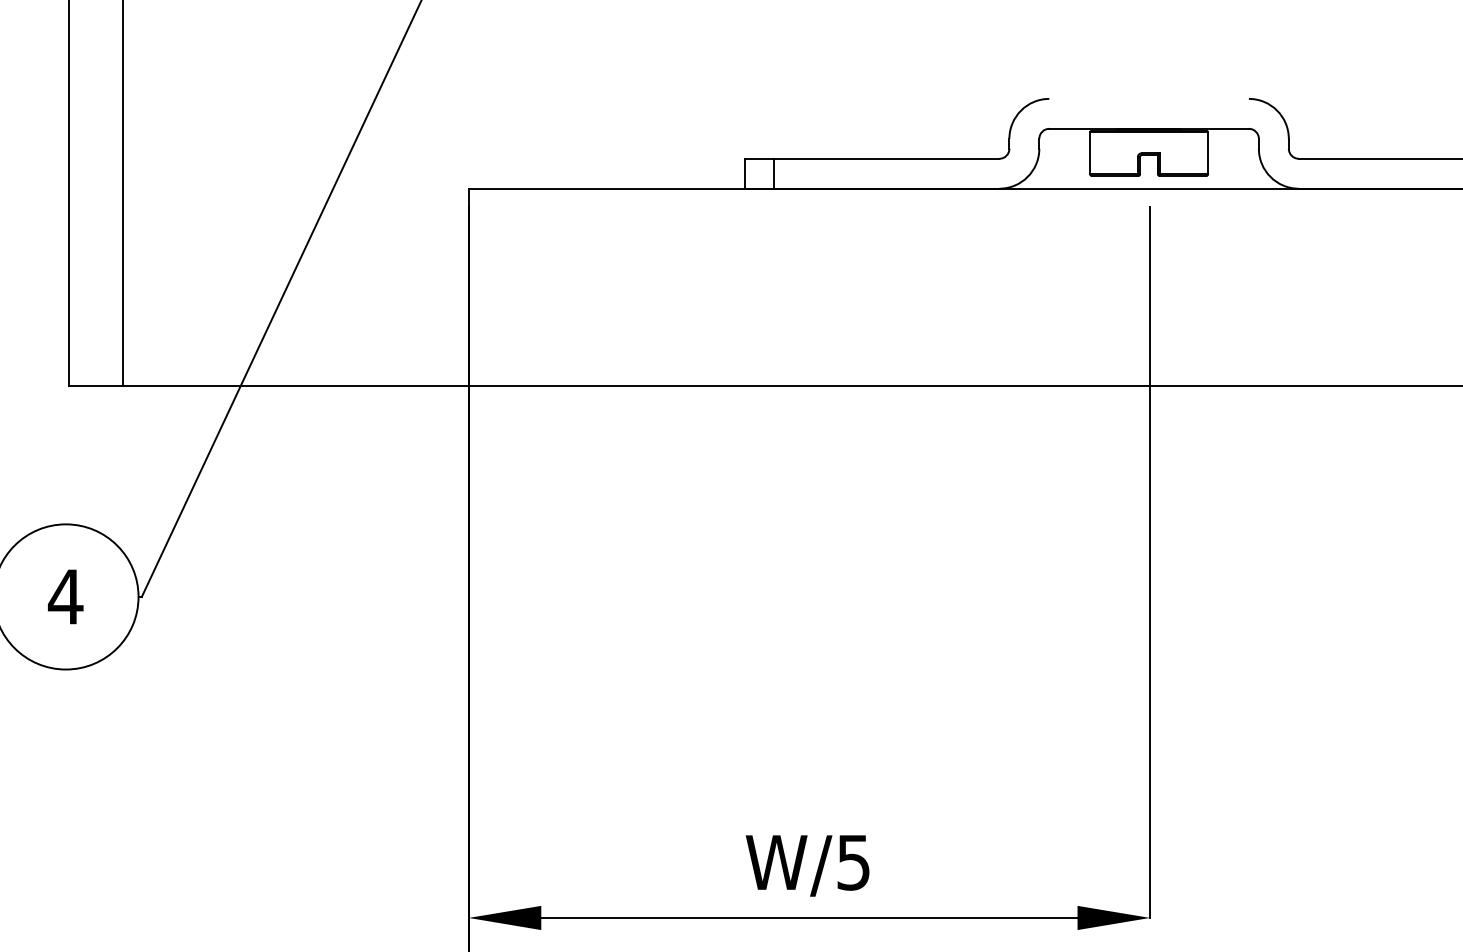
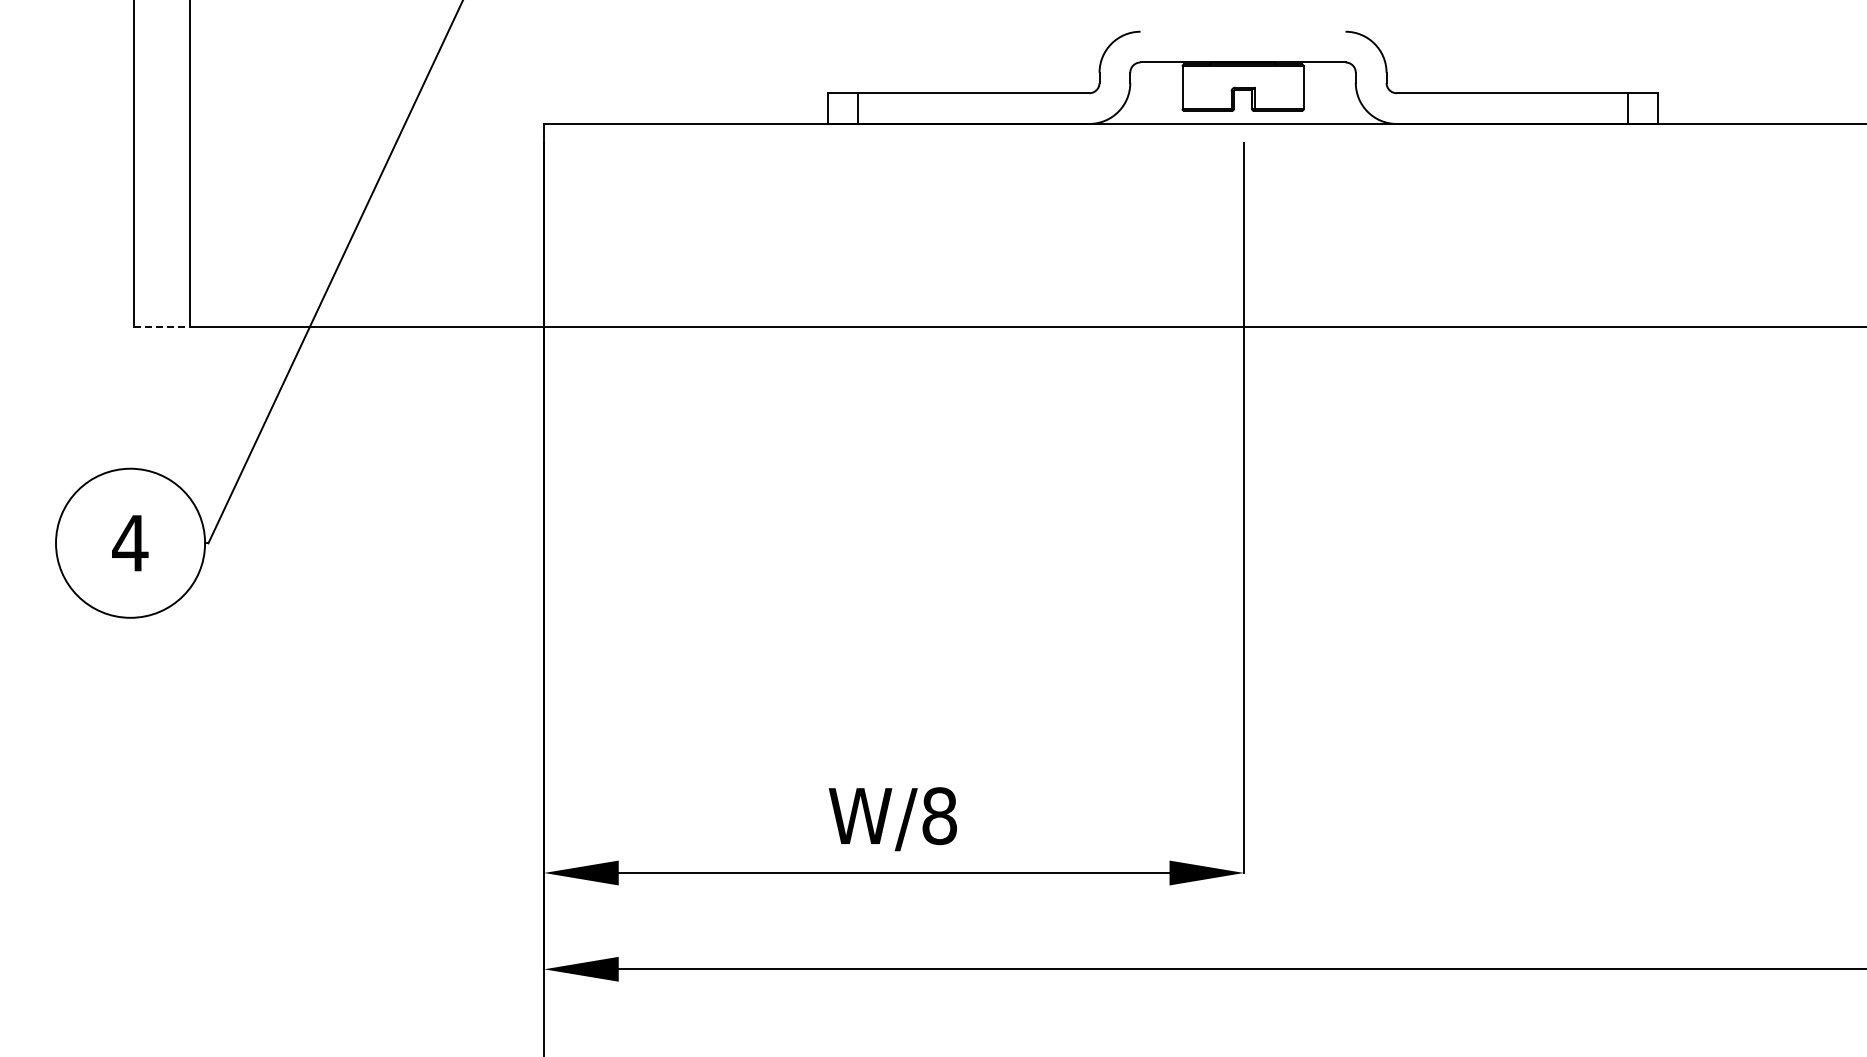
line: (96, 386) -> (161, 327), solid -> dashed
text: (853, 862) -> (939, 816), W/5 -> W/8

